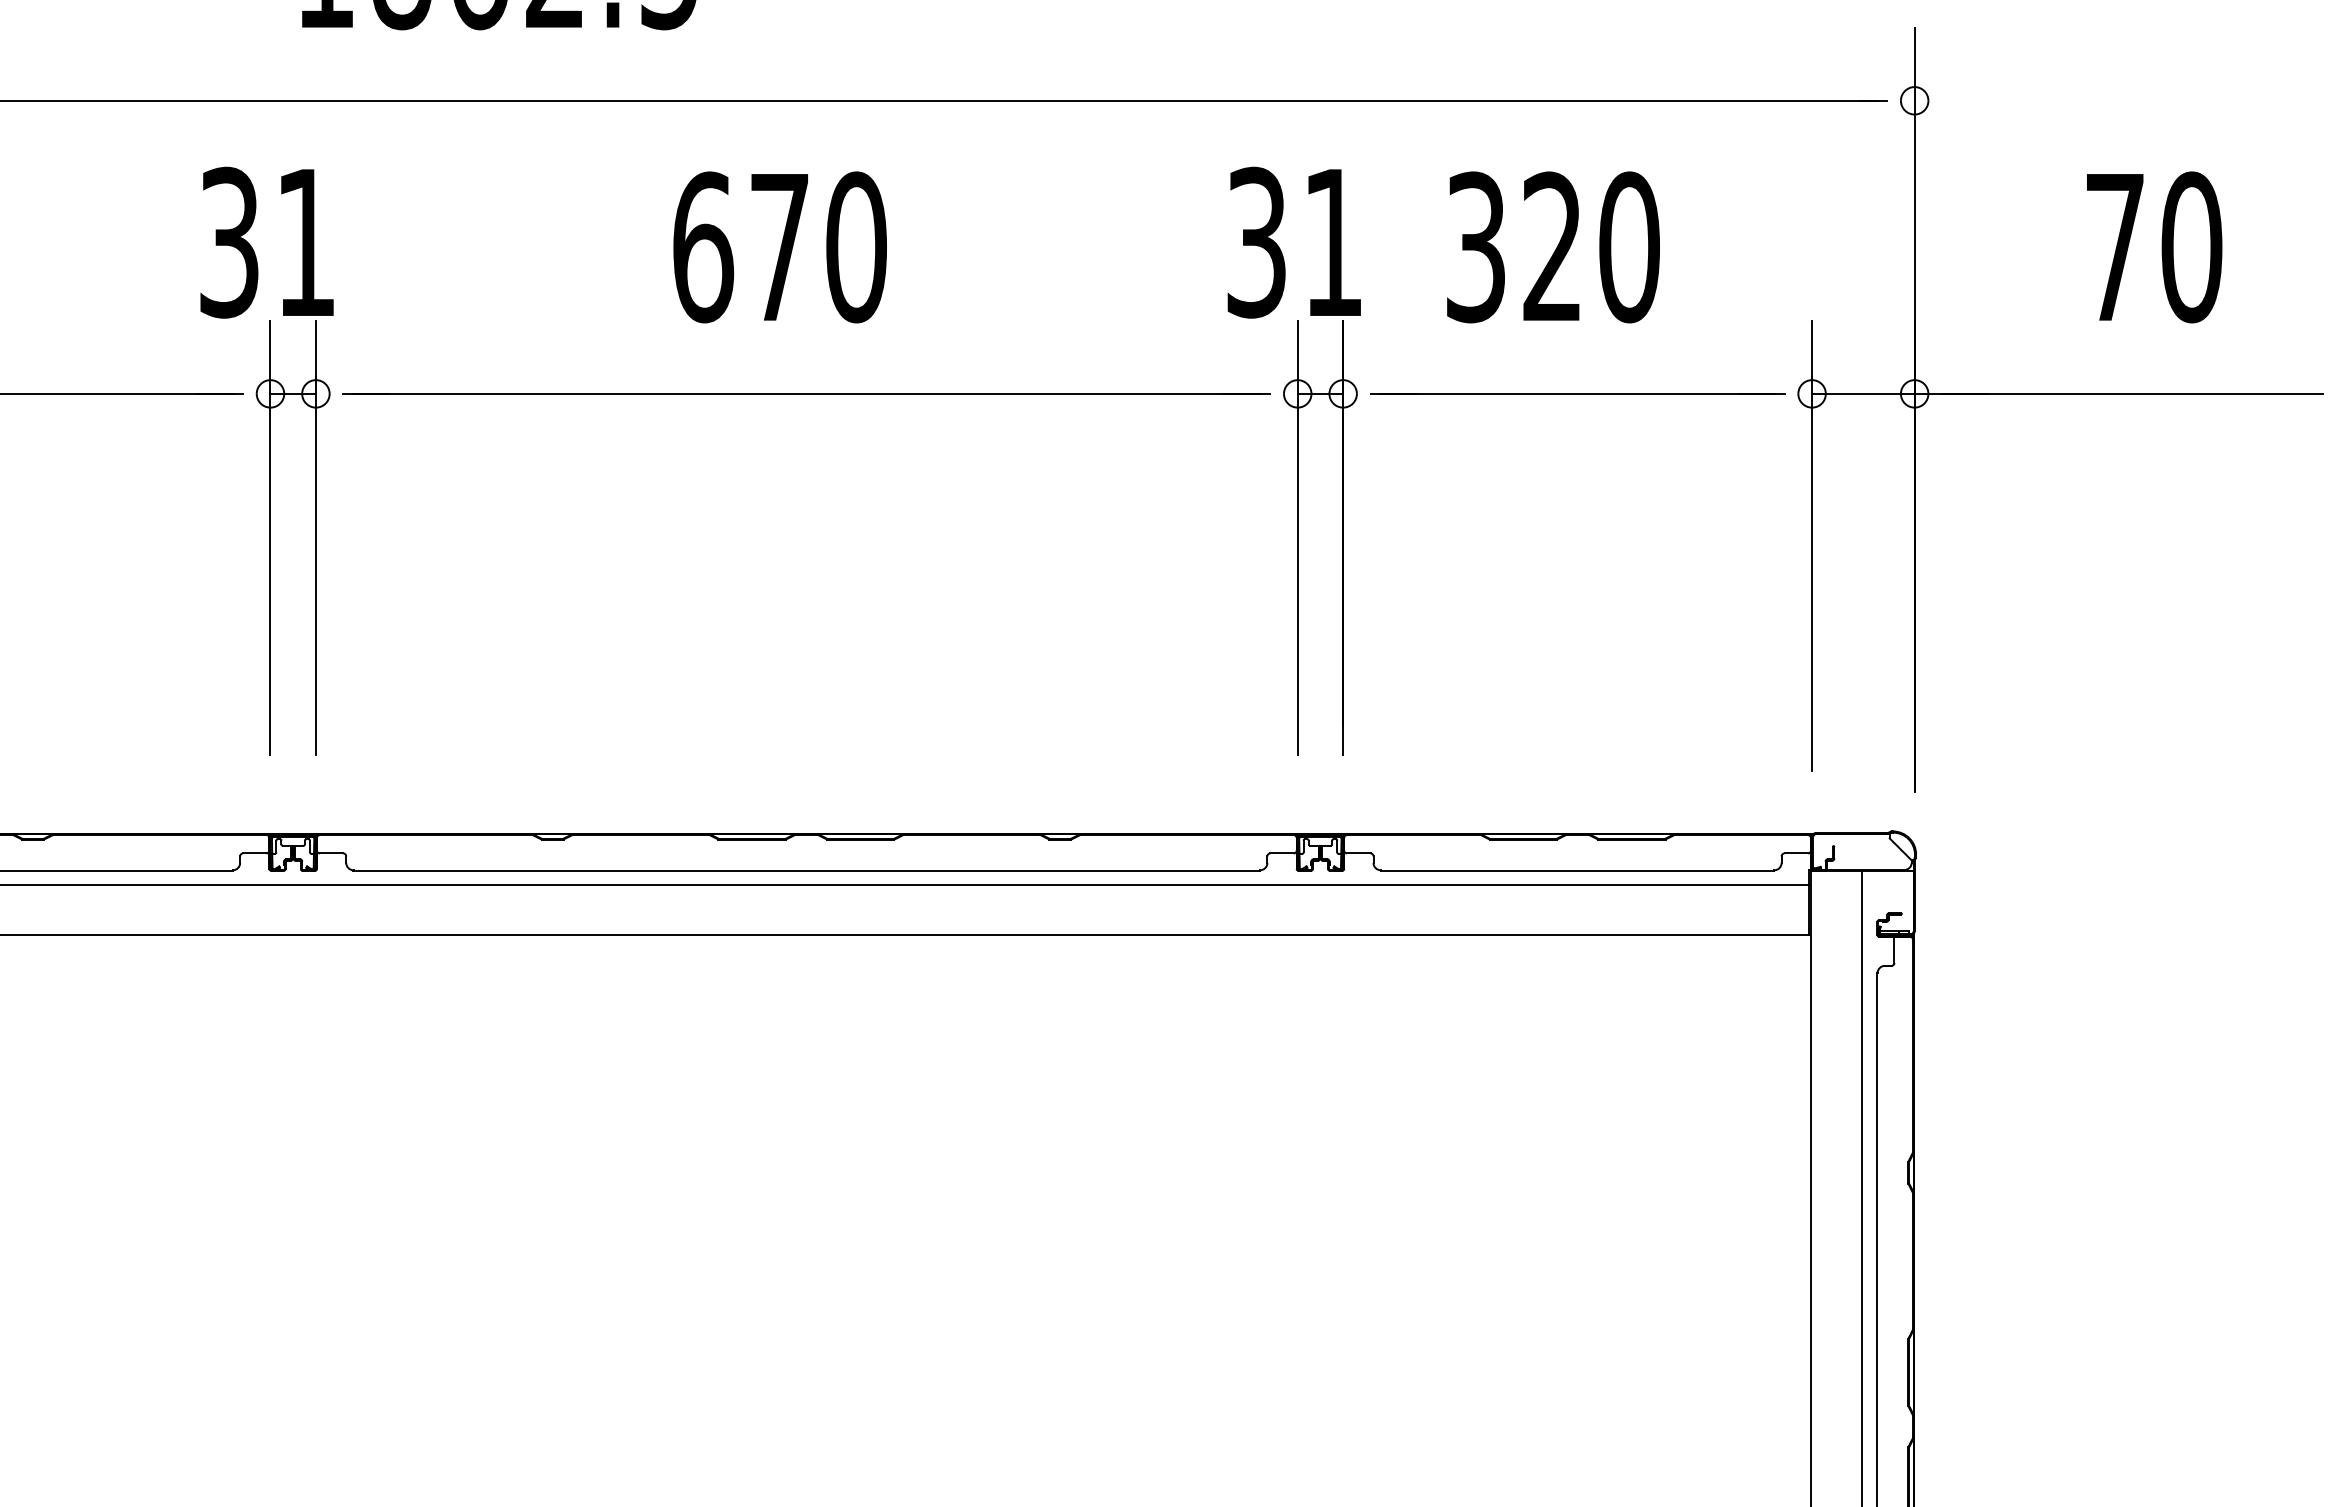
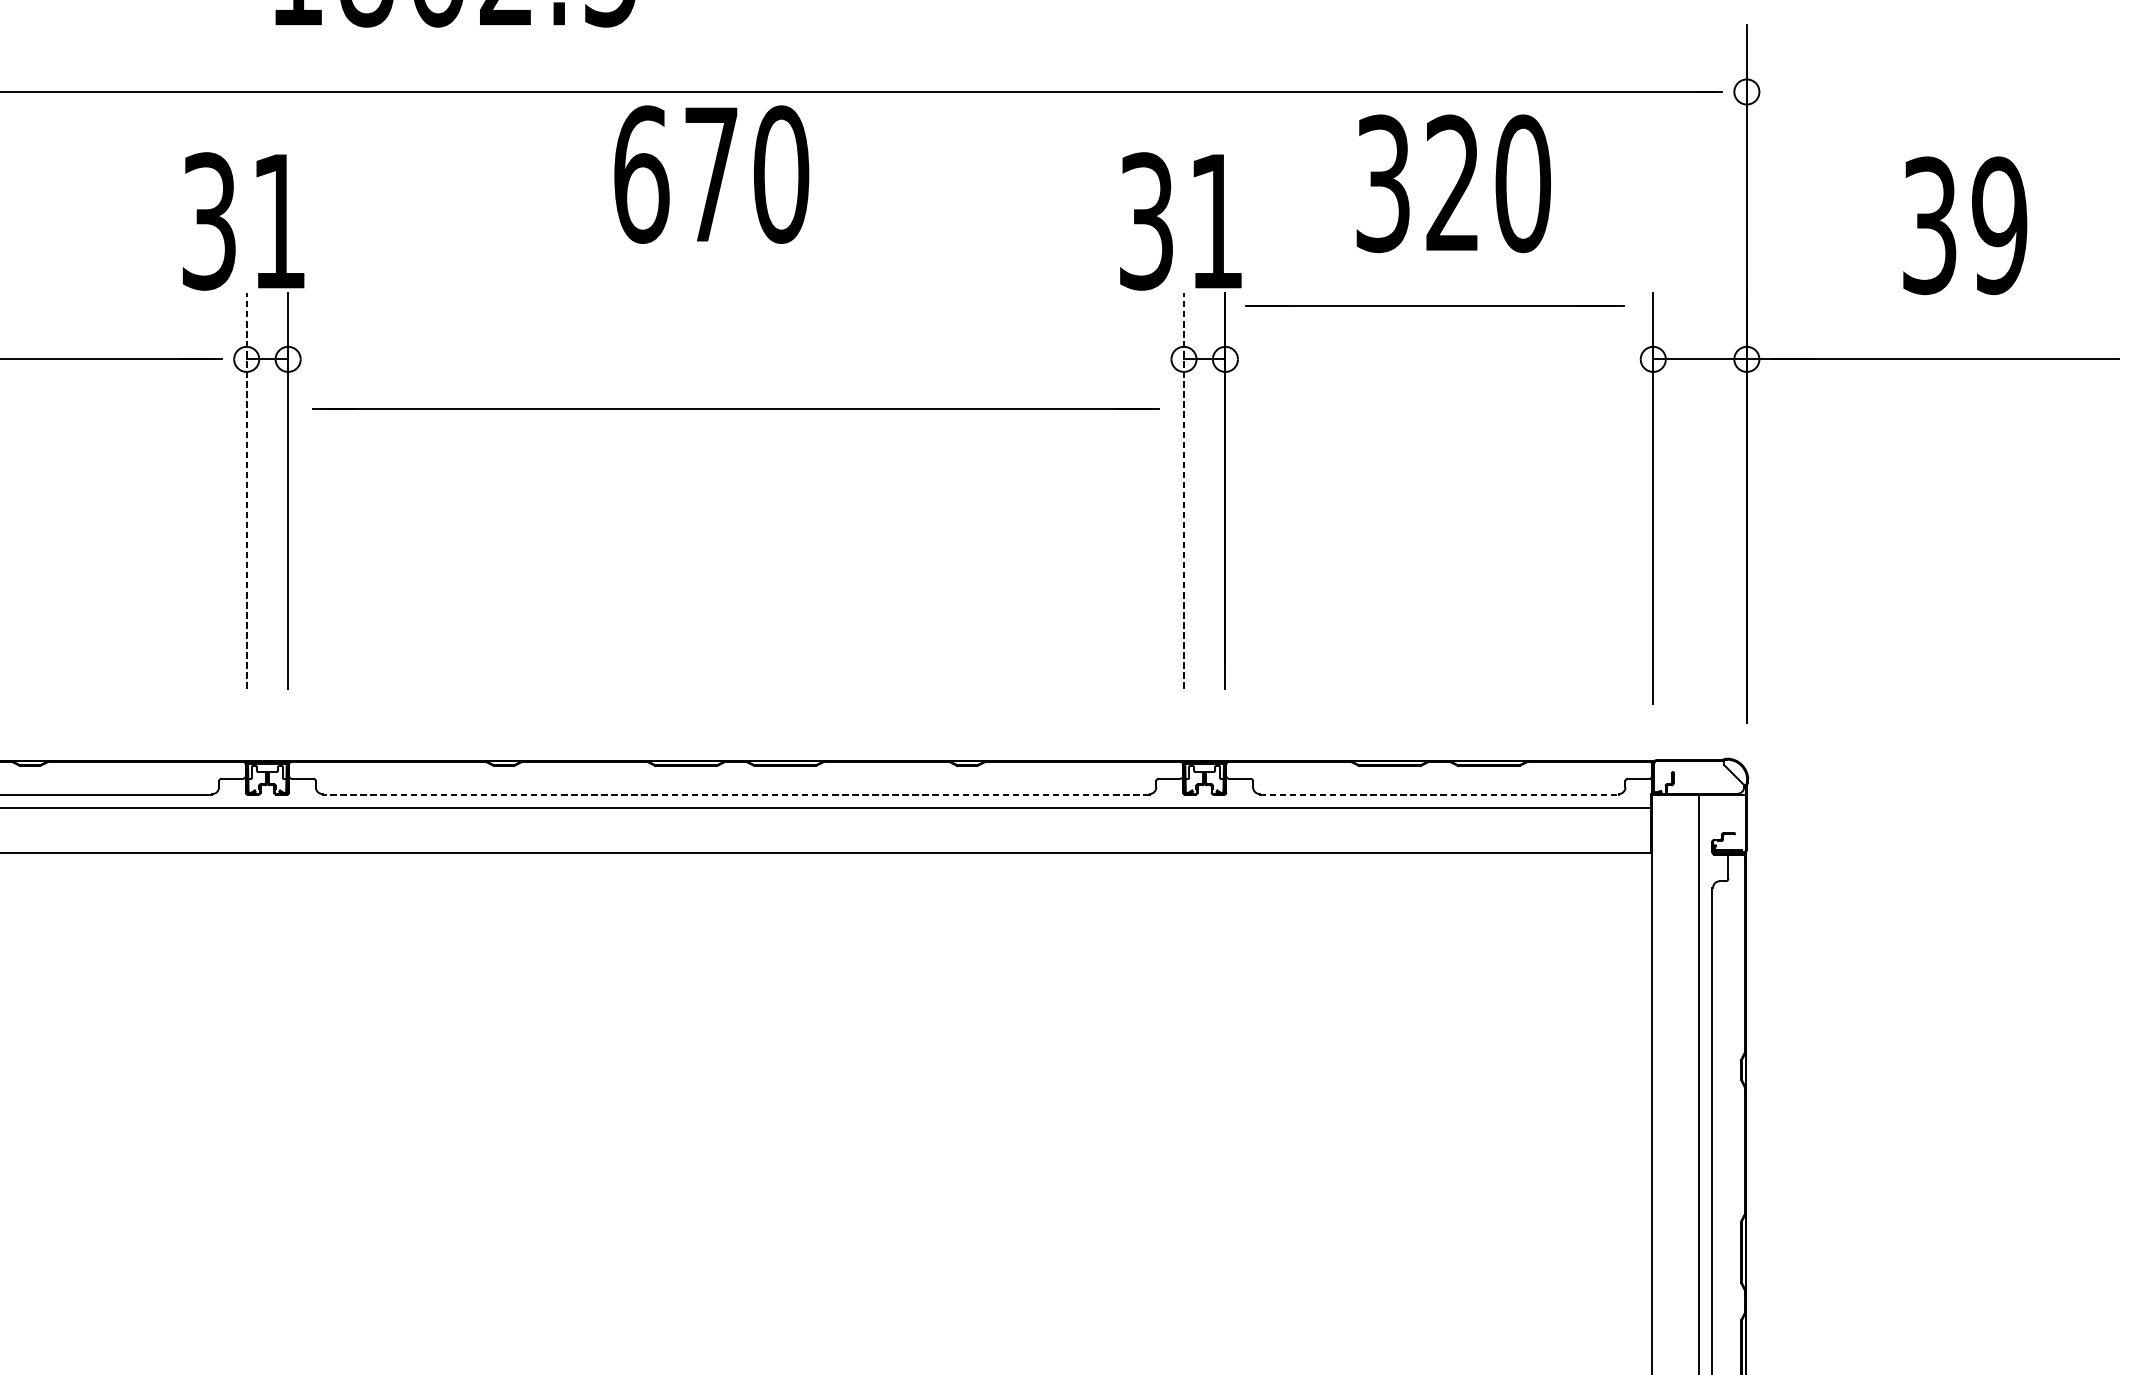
text: (779, 247) -> (711, 174), moved
text: (1553, 247) -> (1453, 183), moved
text: (2154, 247) -> (1965, 225), 70 -> 39
line: (806, 393) -> (735, 408), moved
line: (1577, 393) -> (1434, 305), moved
line: (270, 537) -> (246, 490), solid -> dashed
line: (1297, 537) -> (1183, 490), solid -> dashed
line: (806, 871) -> (735, 795), solid -> dashed
line: (1577, 871) -> (1439, 795), solid -> dashed

